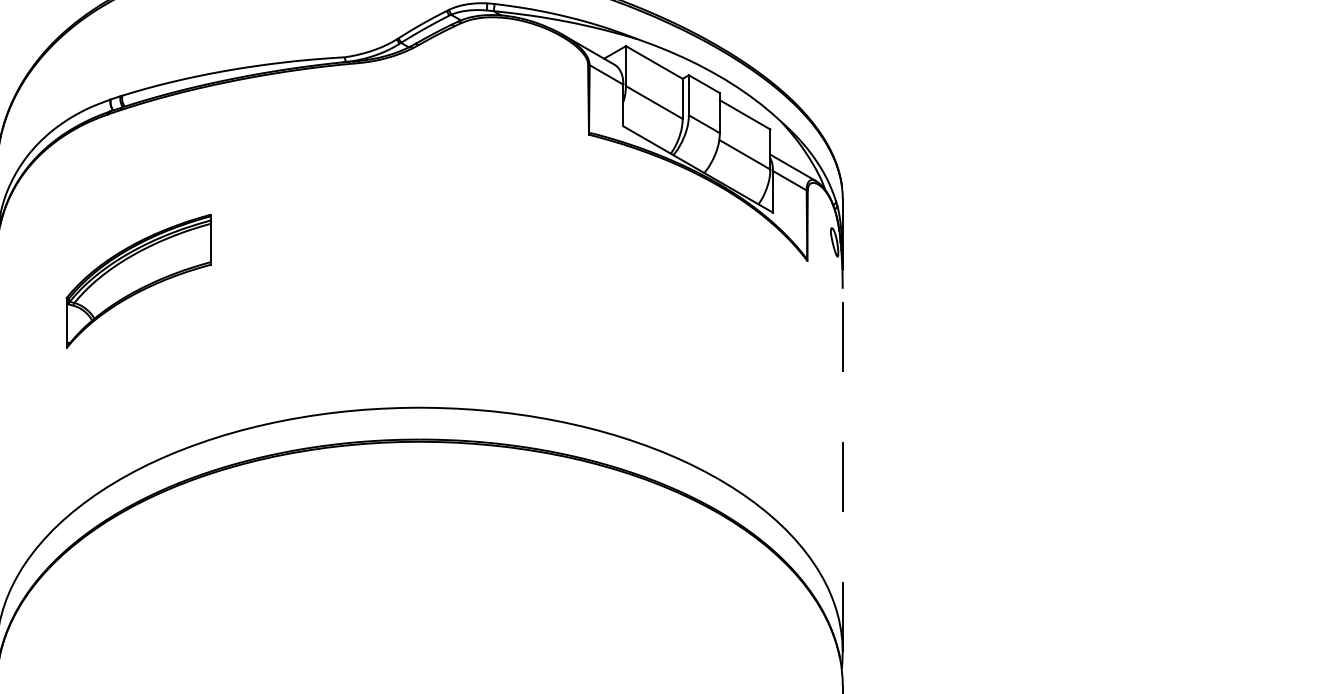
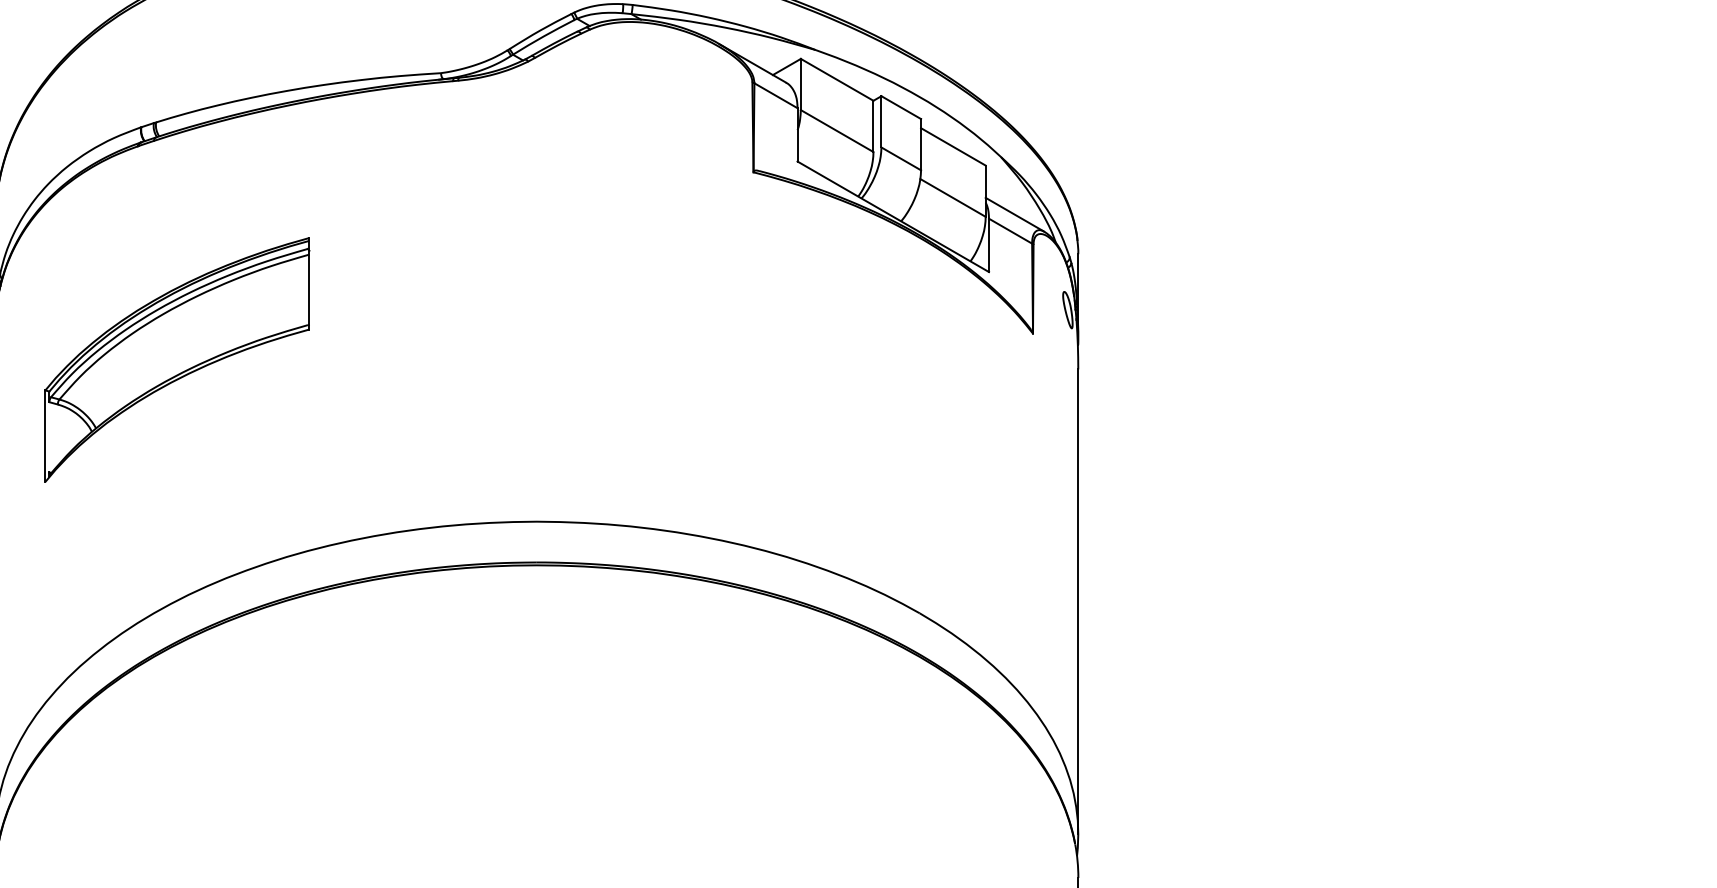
part: (138, 280) -> (177, 359), size x1.43
line: (842, 470) -> (1078, 601), dashed -> solid

